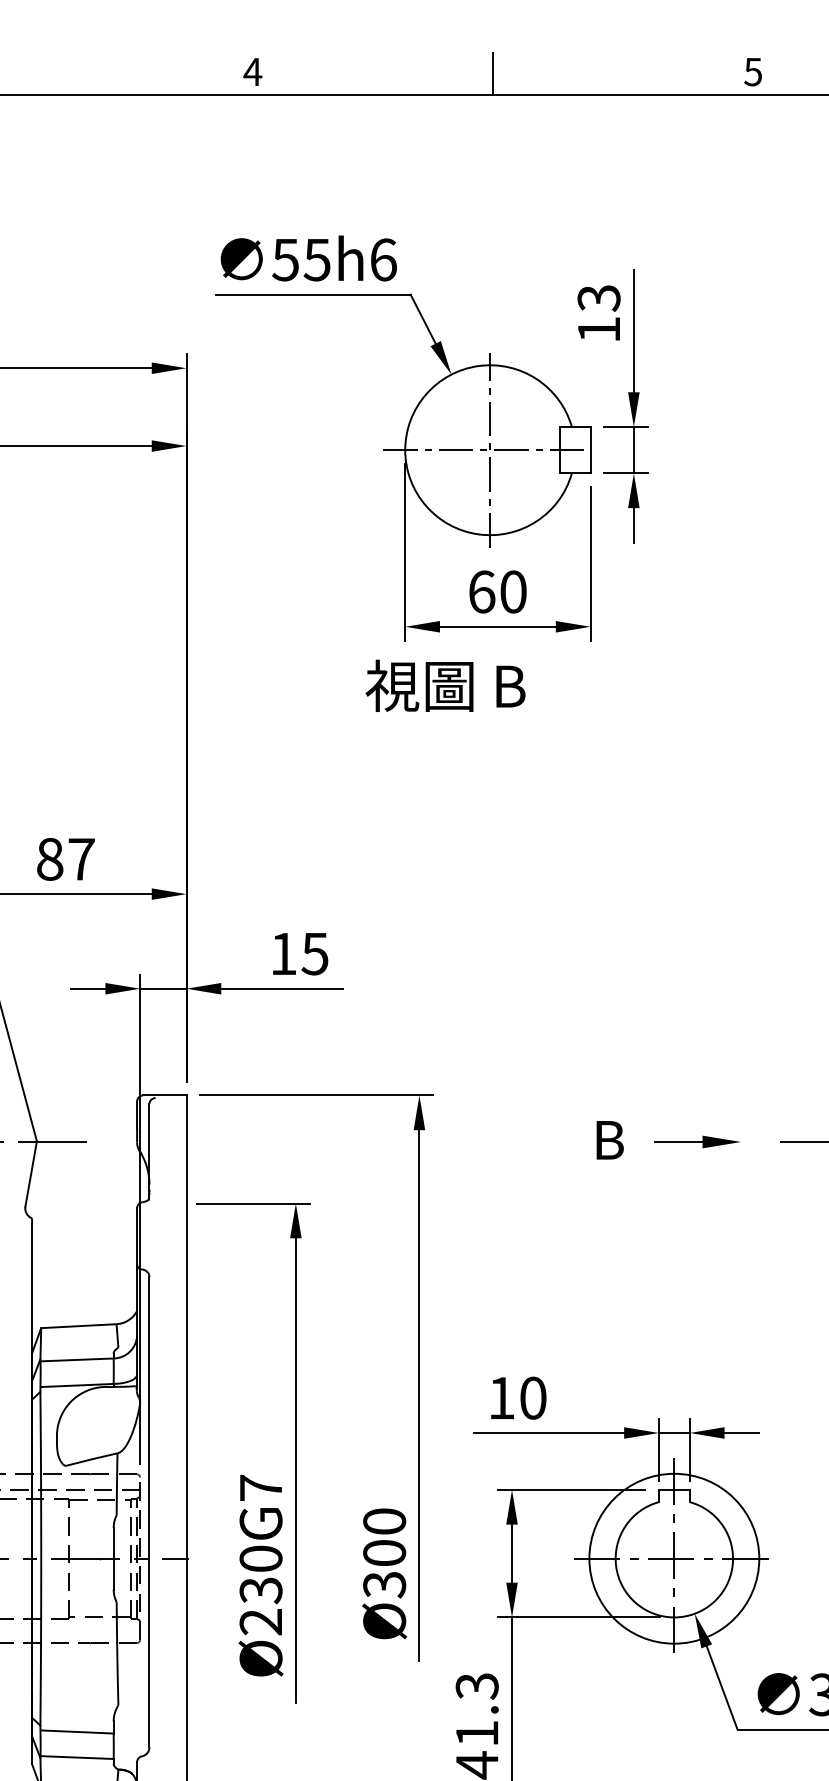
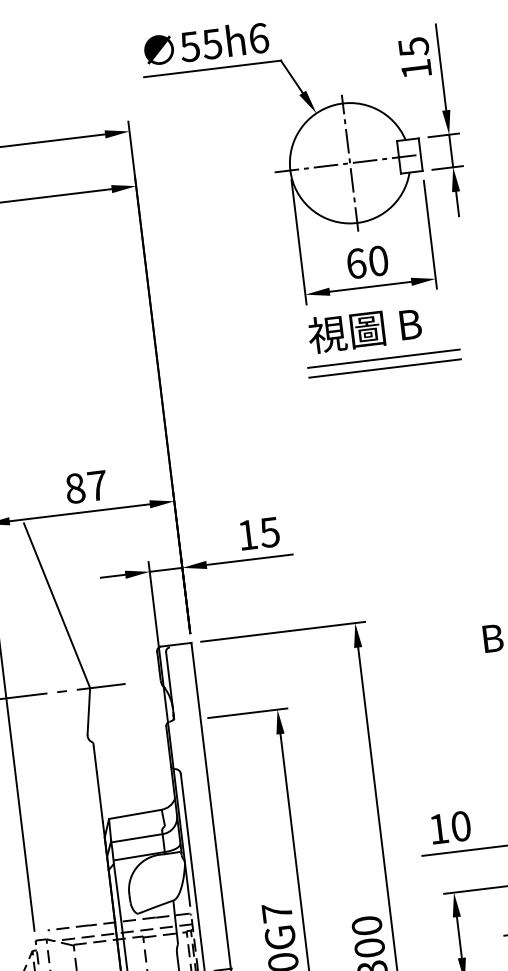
text: (598, 298) -> (413, 47), 13 -> 15
text: (445, 685) -> (364, 329), moved
line: (504, 729) -> (383, 358), added
line: (504, 743) -> (385, 368), added

